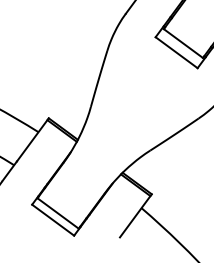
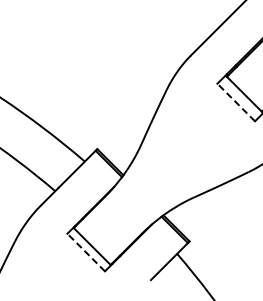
line: (176, 52) -> (236, 102), solid -> dashed
line: (53, 220) -> (86, 252), solid -> dashed

